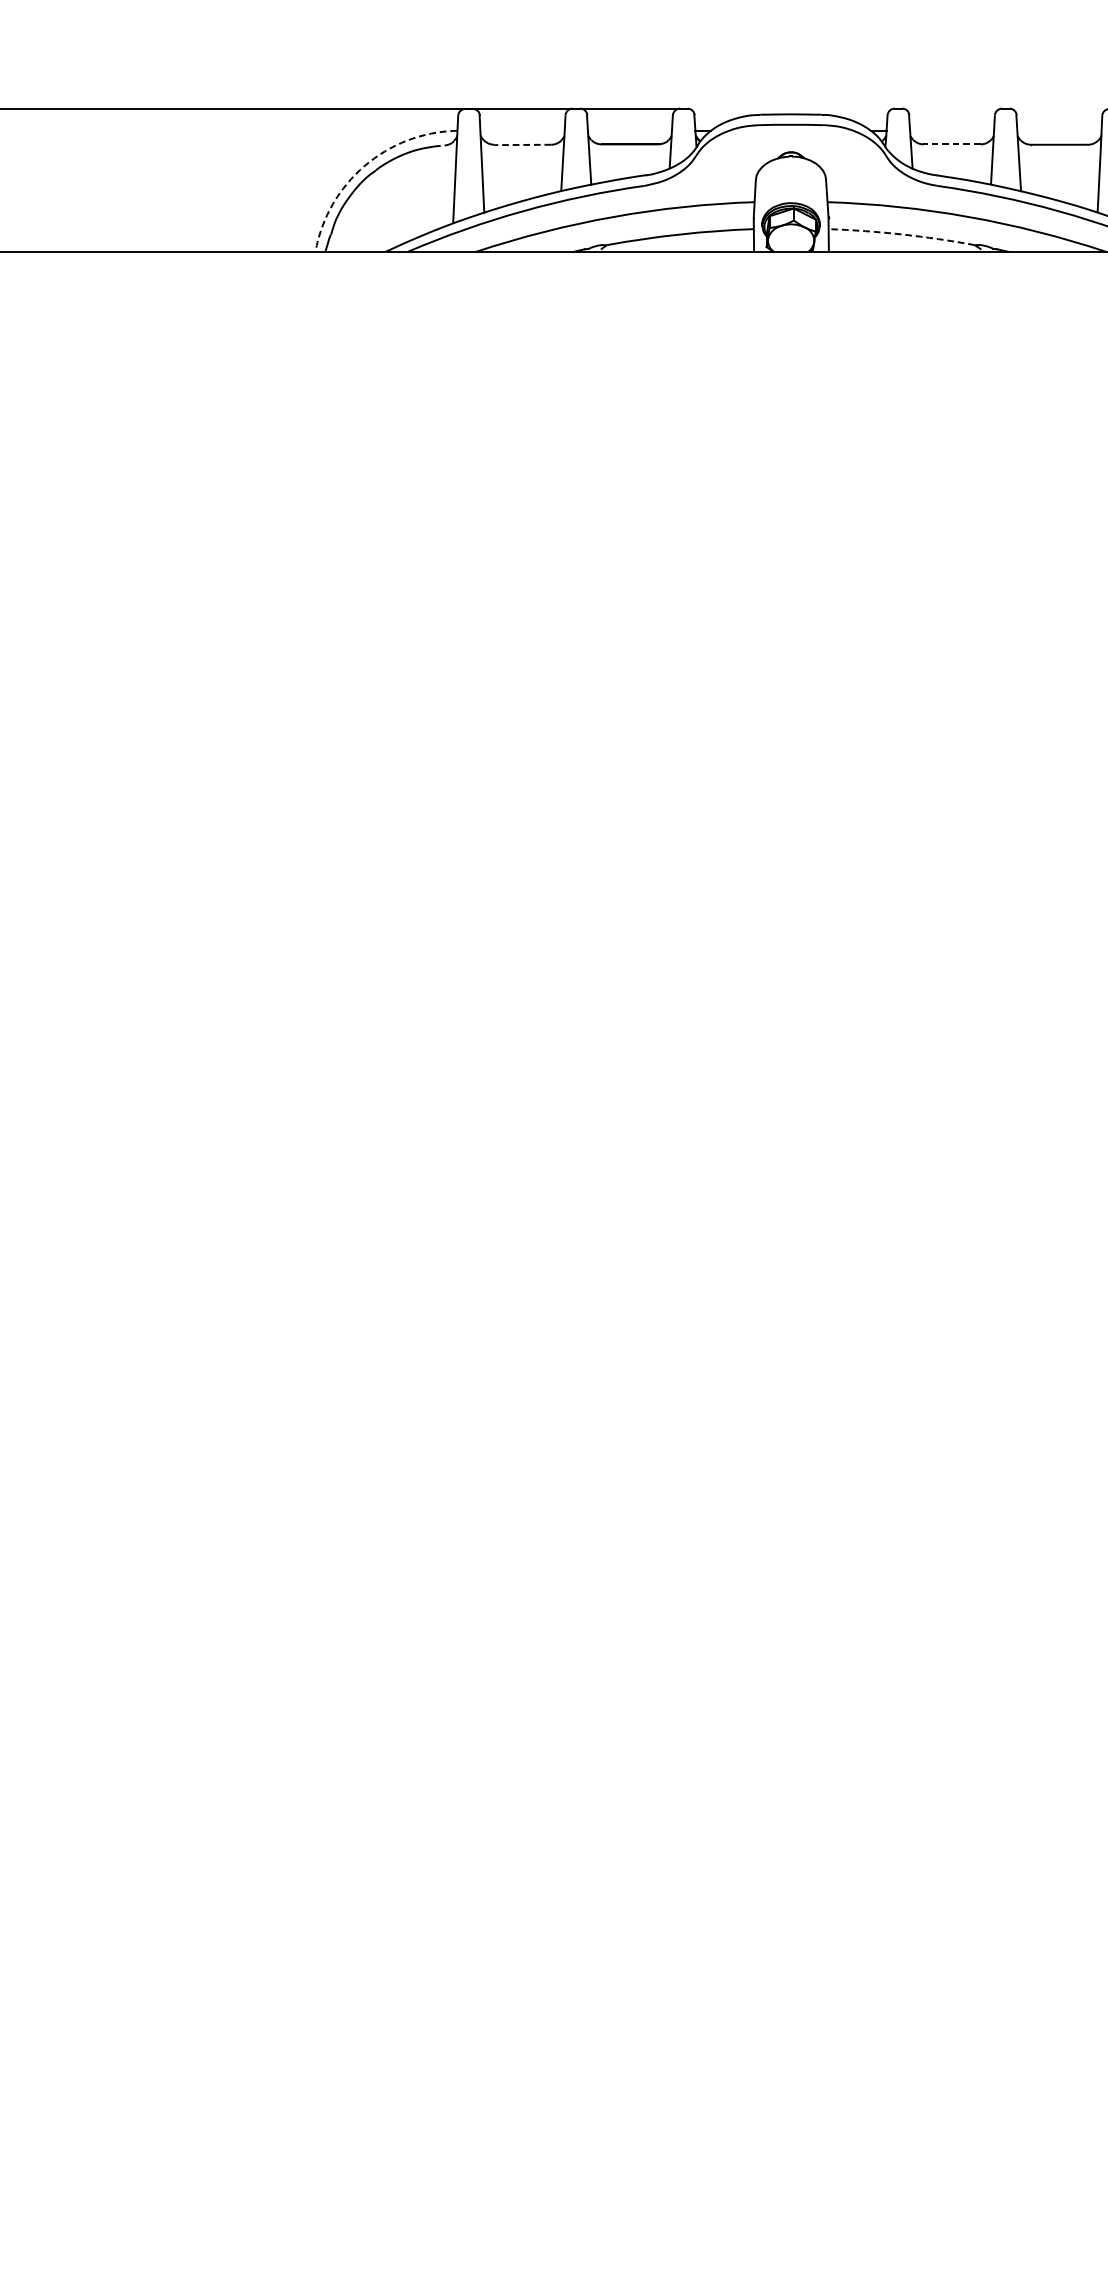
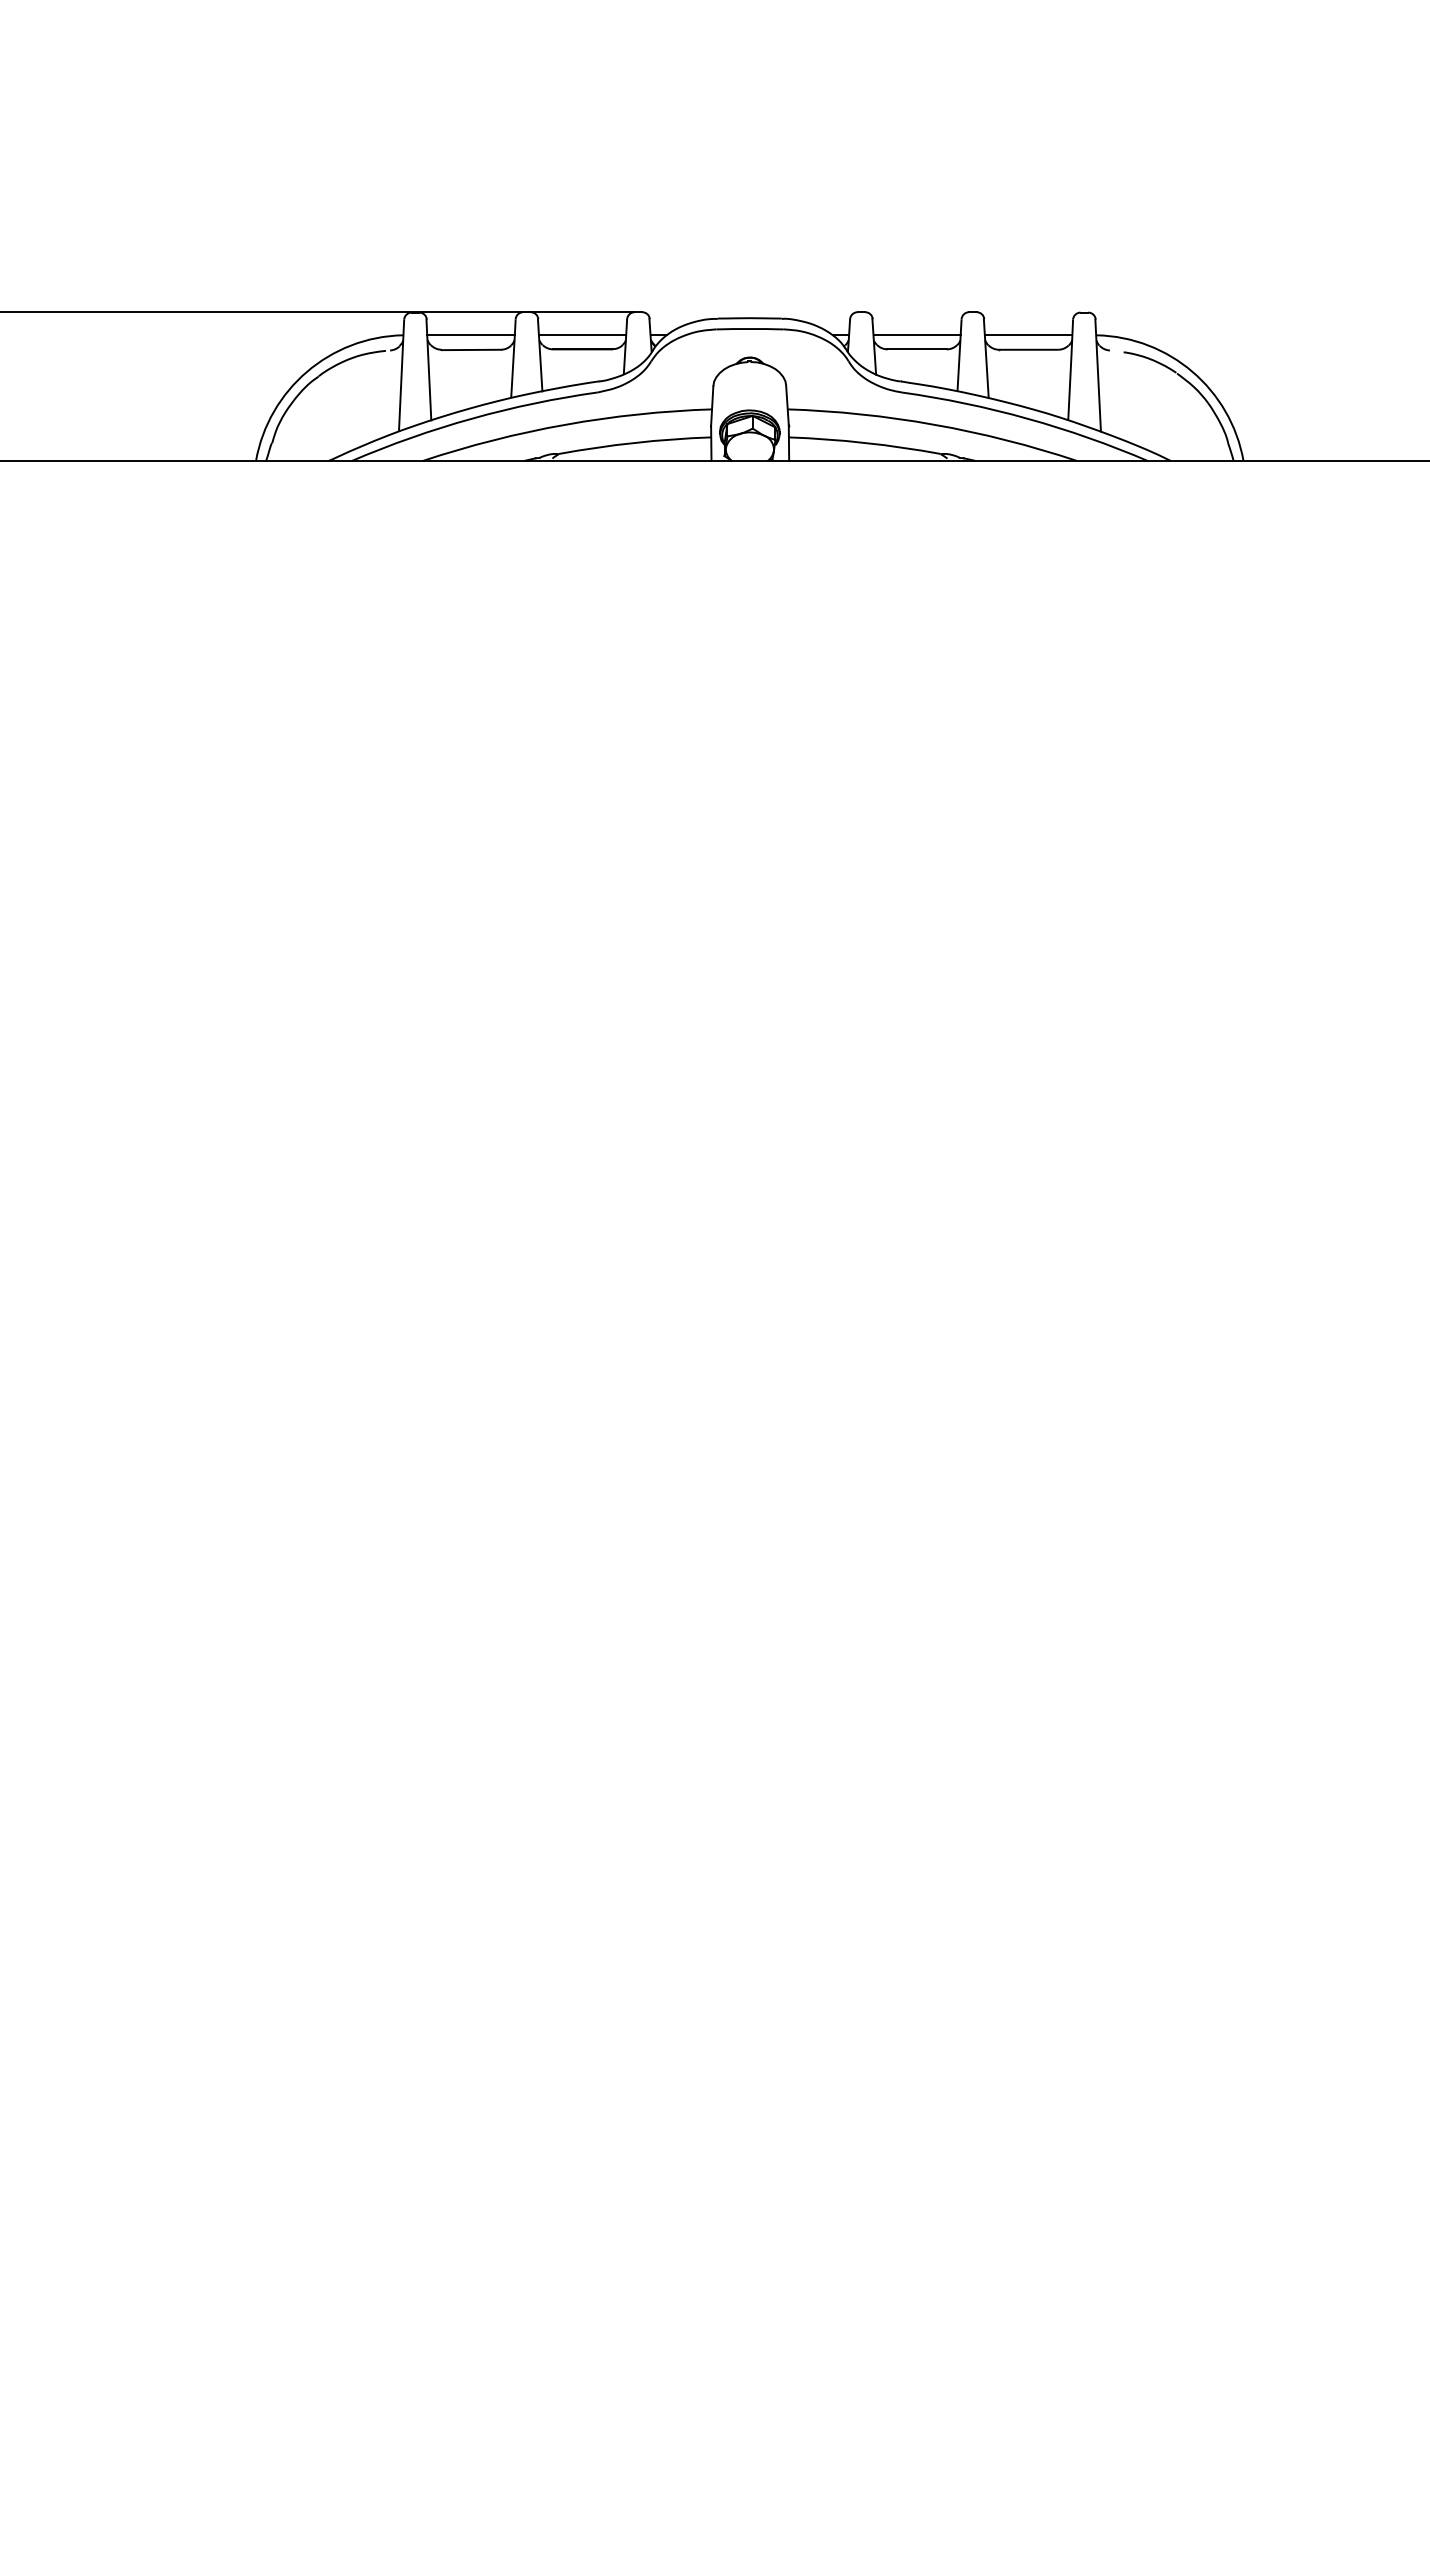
line: (522, 131) -> (470, 335), added
line: (629, 131) -> (582, 335), added
line: (951, 131) -> (916, 335), added
line: (1059, 131) -> (1028, 335), added
line: (523, 144) -> (471, 349), dashed -> solid
line: (952, 144) -> (917, 349), dashed -> solid
arc: (365, 165) -> (307, 371), dashed -> solid
arc: (902, 234) -> (865, 442), dashed -> solid

